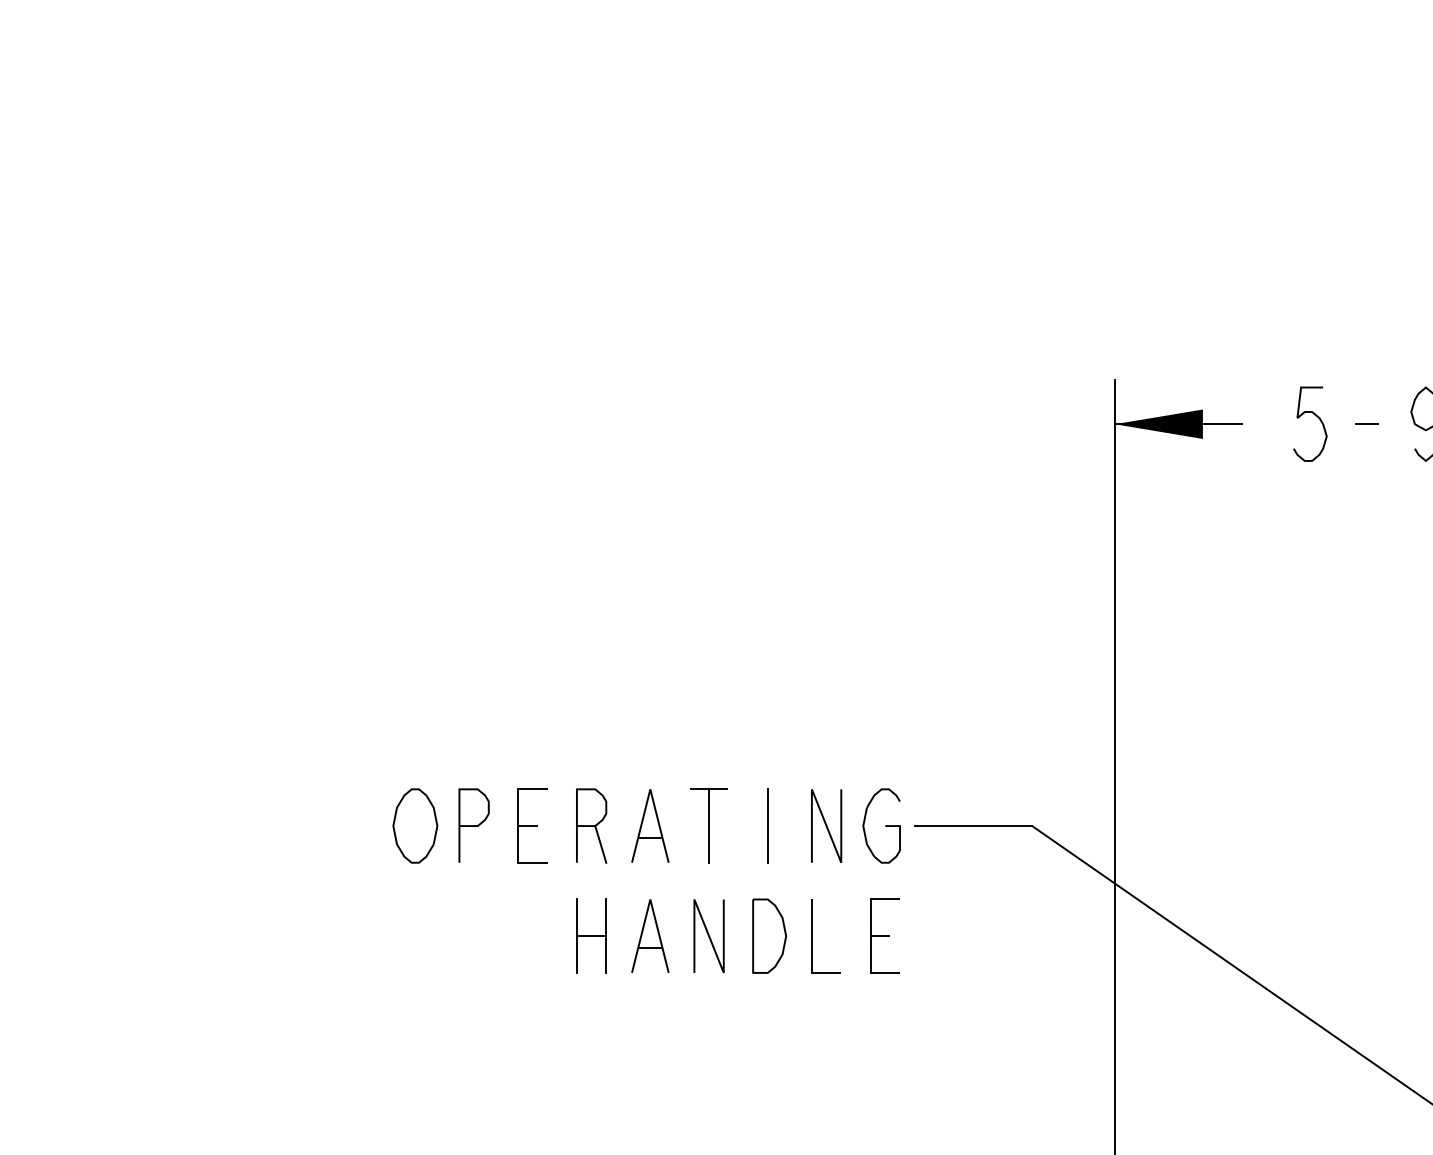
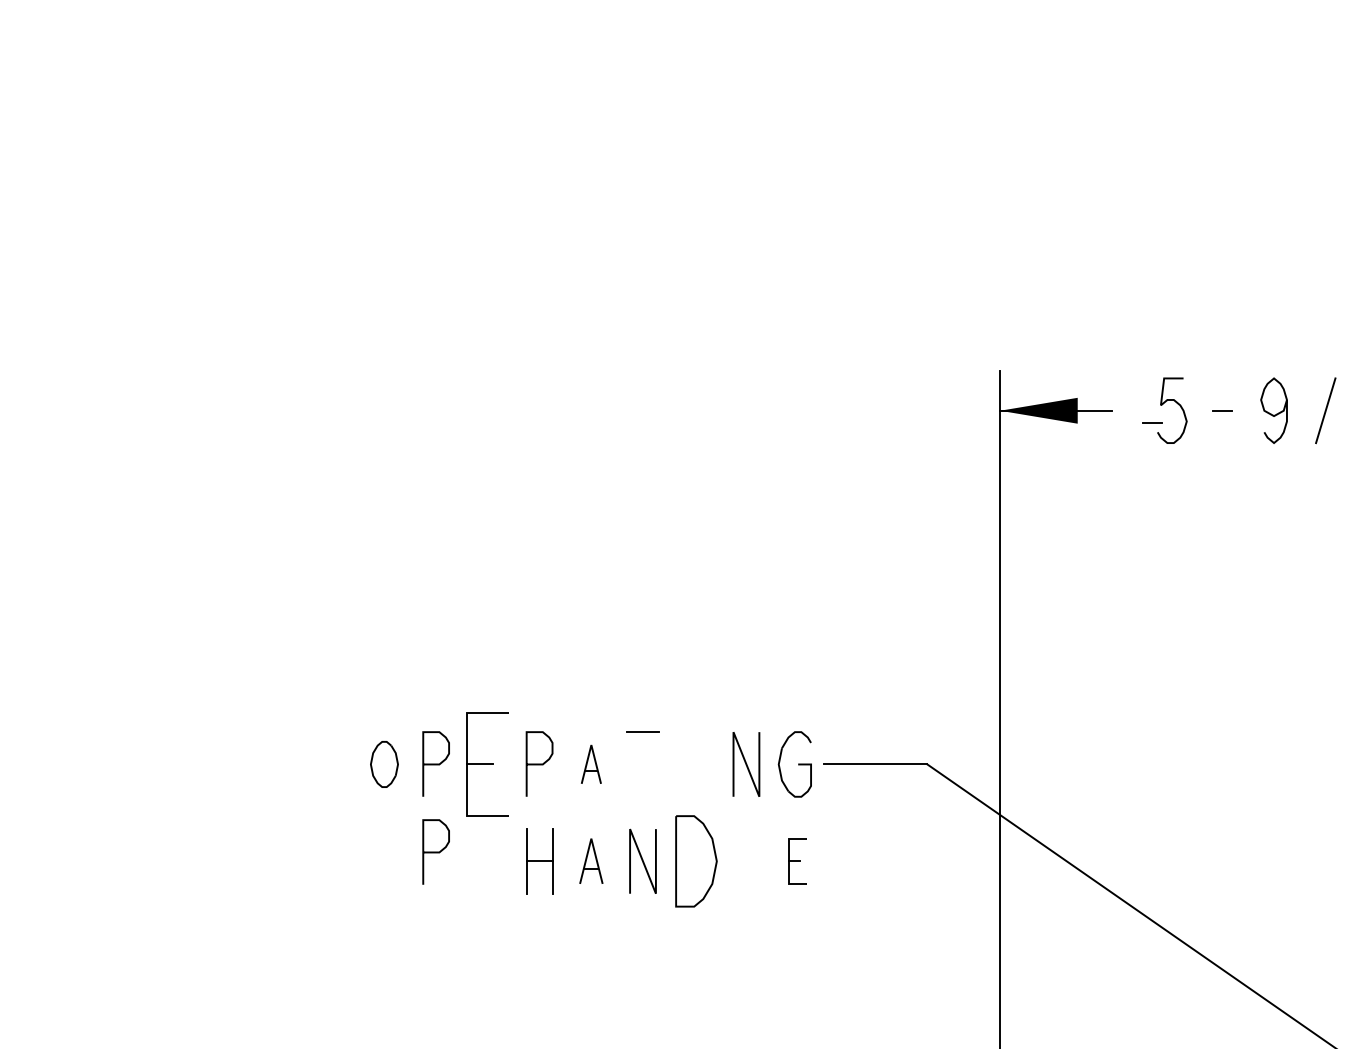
line: (1287, 437) -> (1152, 422), added
part: (415, 826) -> (384, 764), size x0.7
part: (532, 826) -> (487, 764), size x1.6
part: (650, 826) -> (591, 764), size x0.6
line: (709, 826) -> (643, 764), removed
line: (767, 826) -> (694, 764), removed
line: (600, 844) -> (547, 780), removed
curve: (473, 924) -> (435, 851), added
part: (650, 935) -> (591, 860), size x0.7
part: (768, 936) -> (695, 861), size x1.4
line: (813, 936) -> (734, 861), removed
part: (884, 936) -> (797, 861), size x0.7

